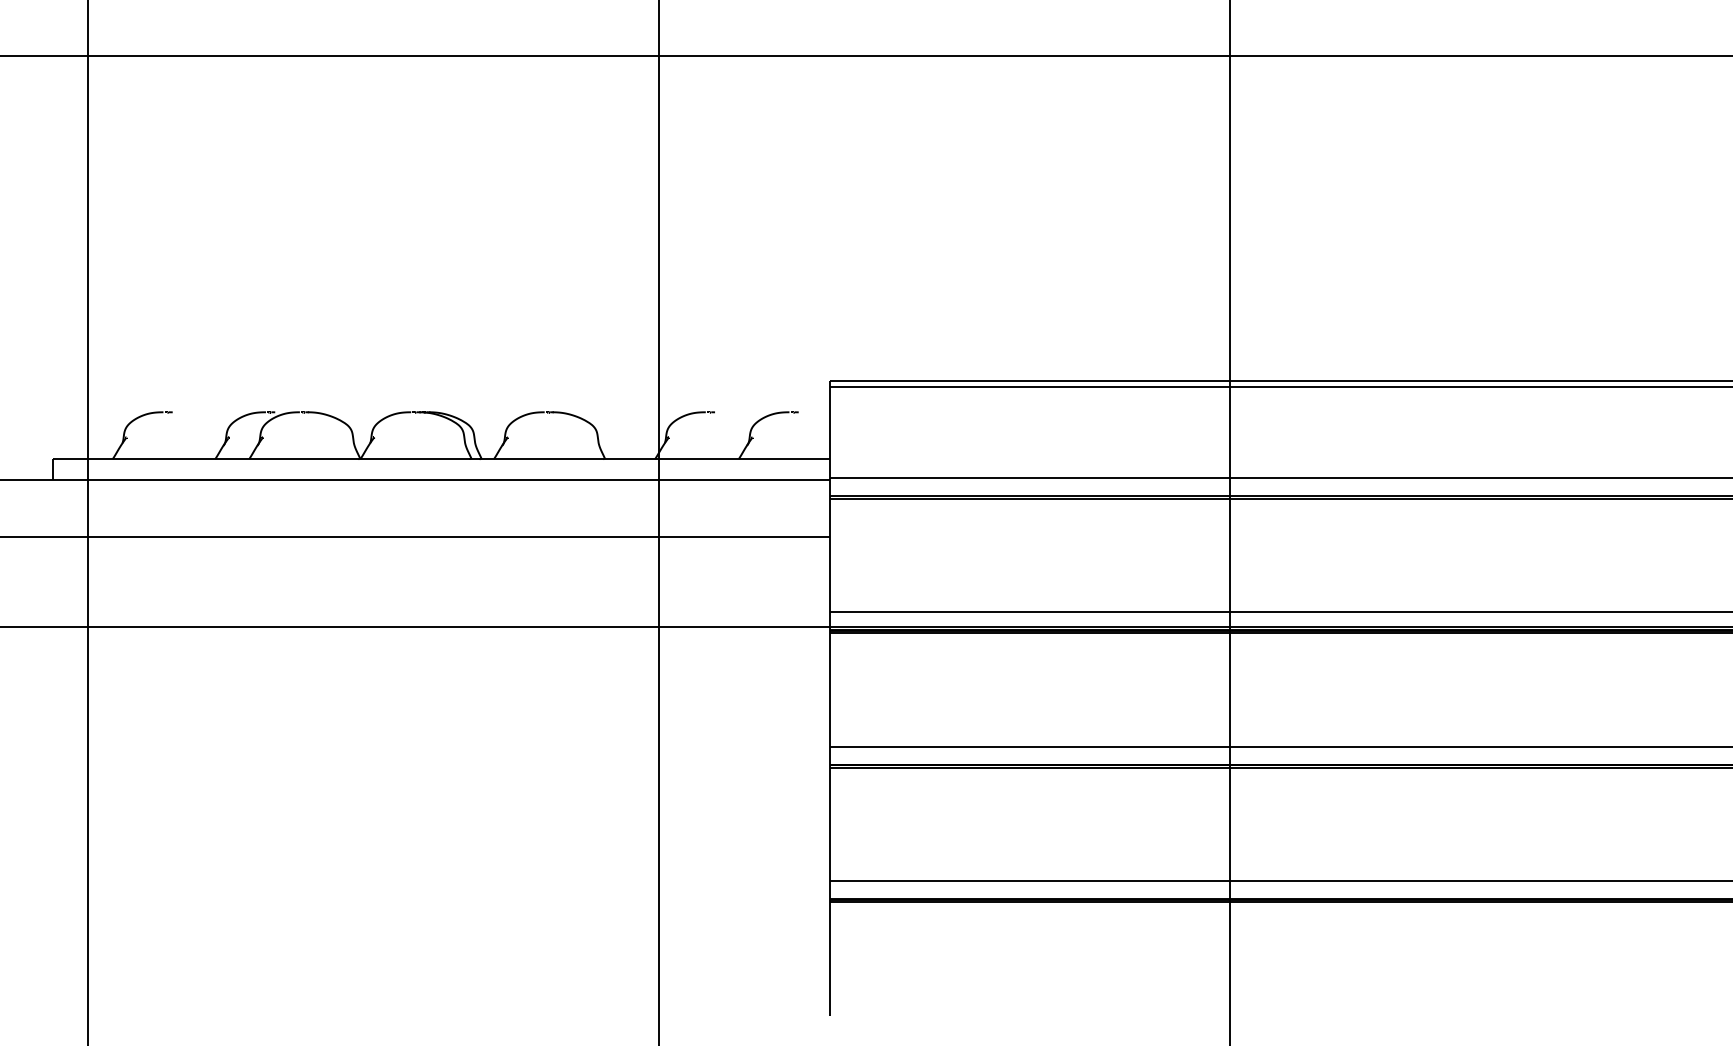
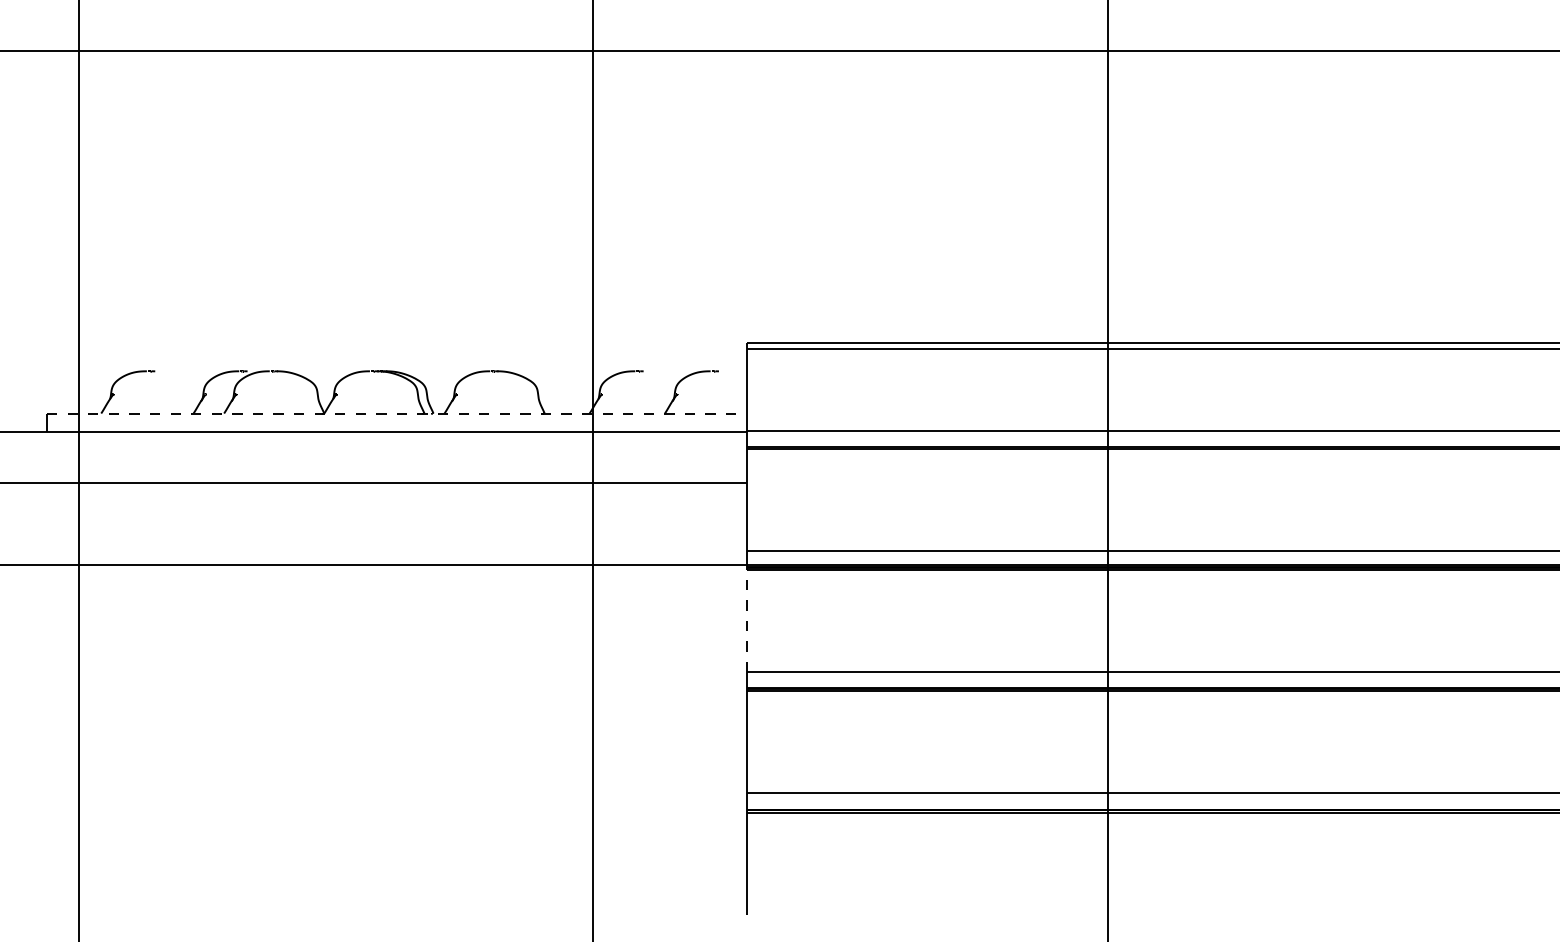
line: (441, 459) -> (397, 413), solid -> dashed
line: (829, 689) -> (746, 620), solid -> dashed

